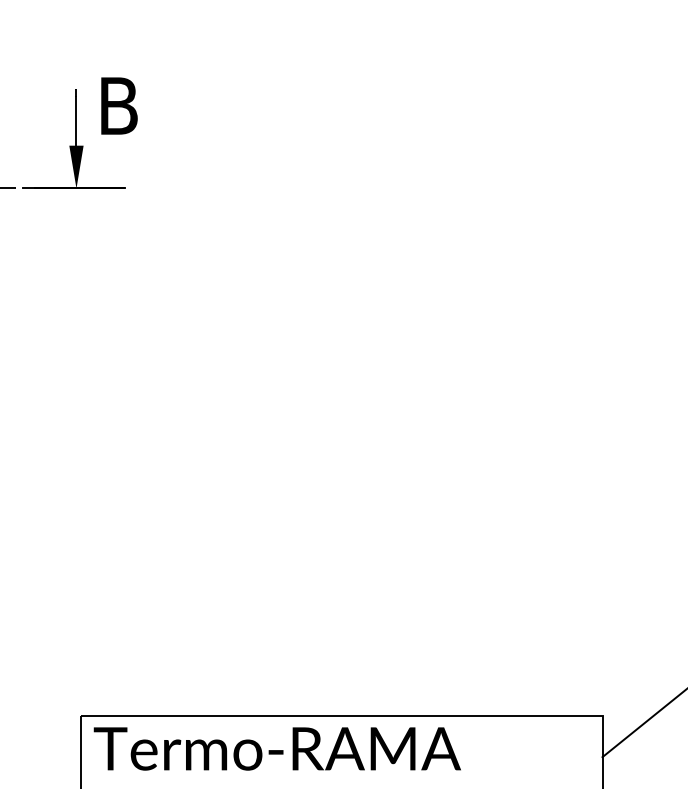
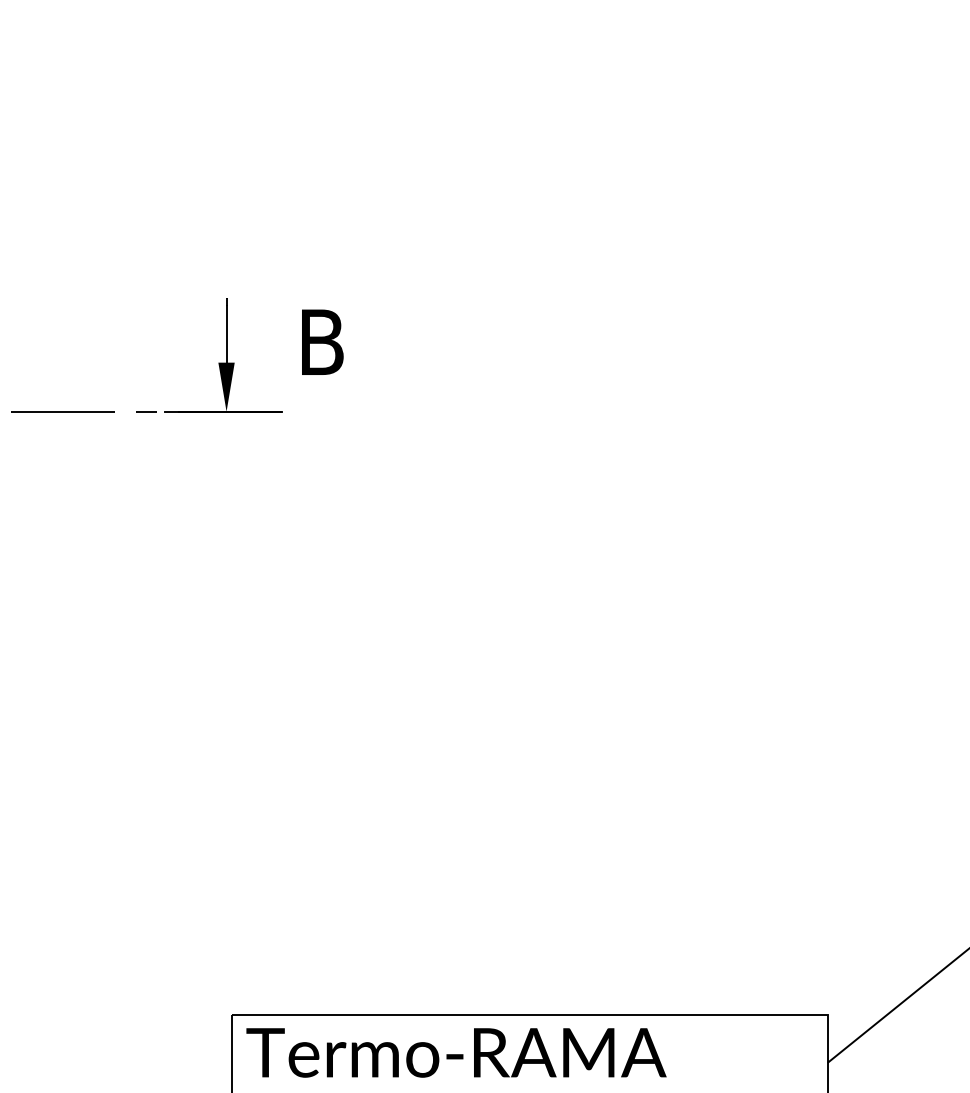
text: (119, 105) -> (322, 341), moved

